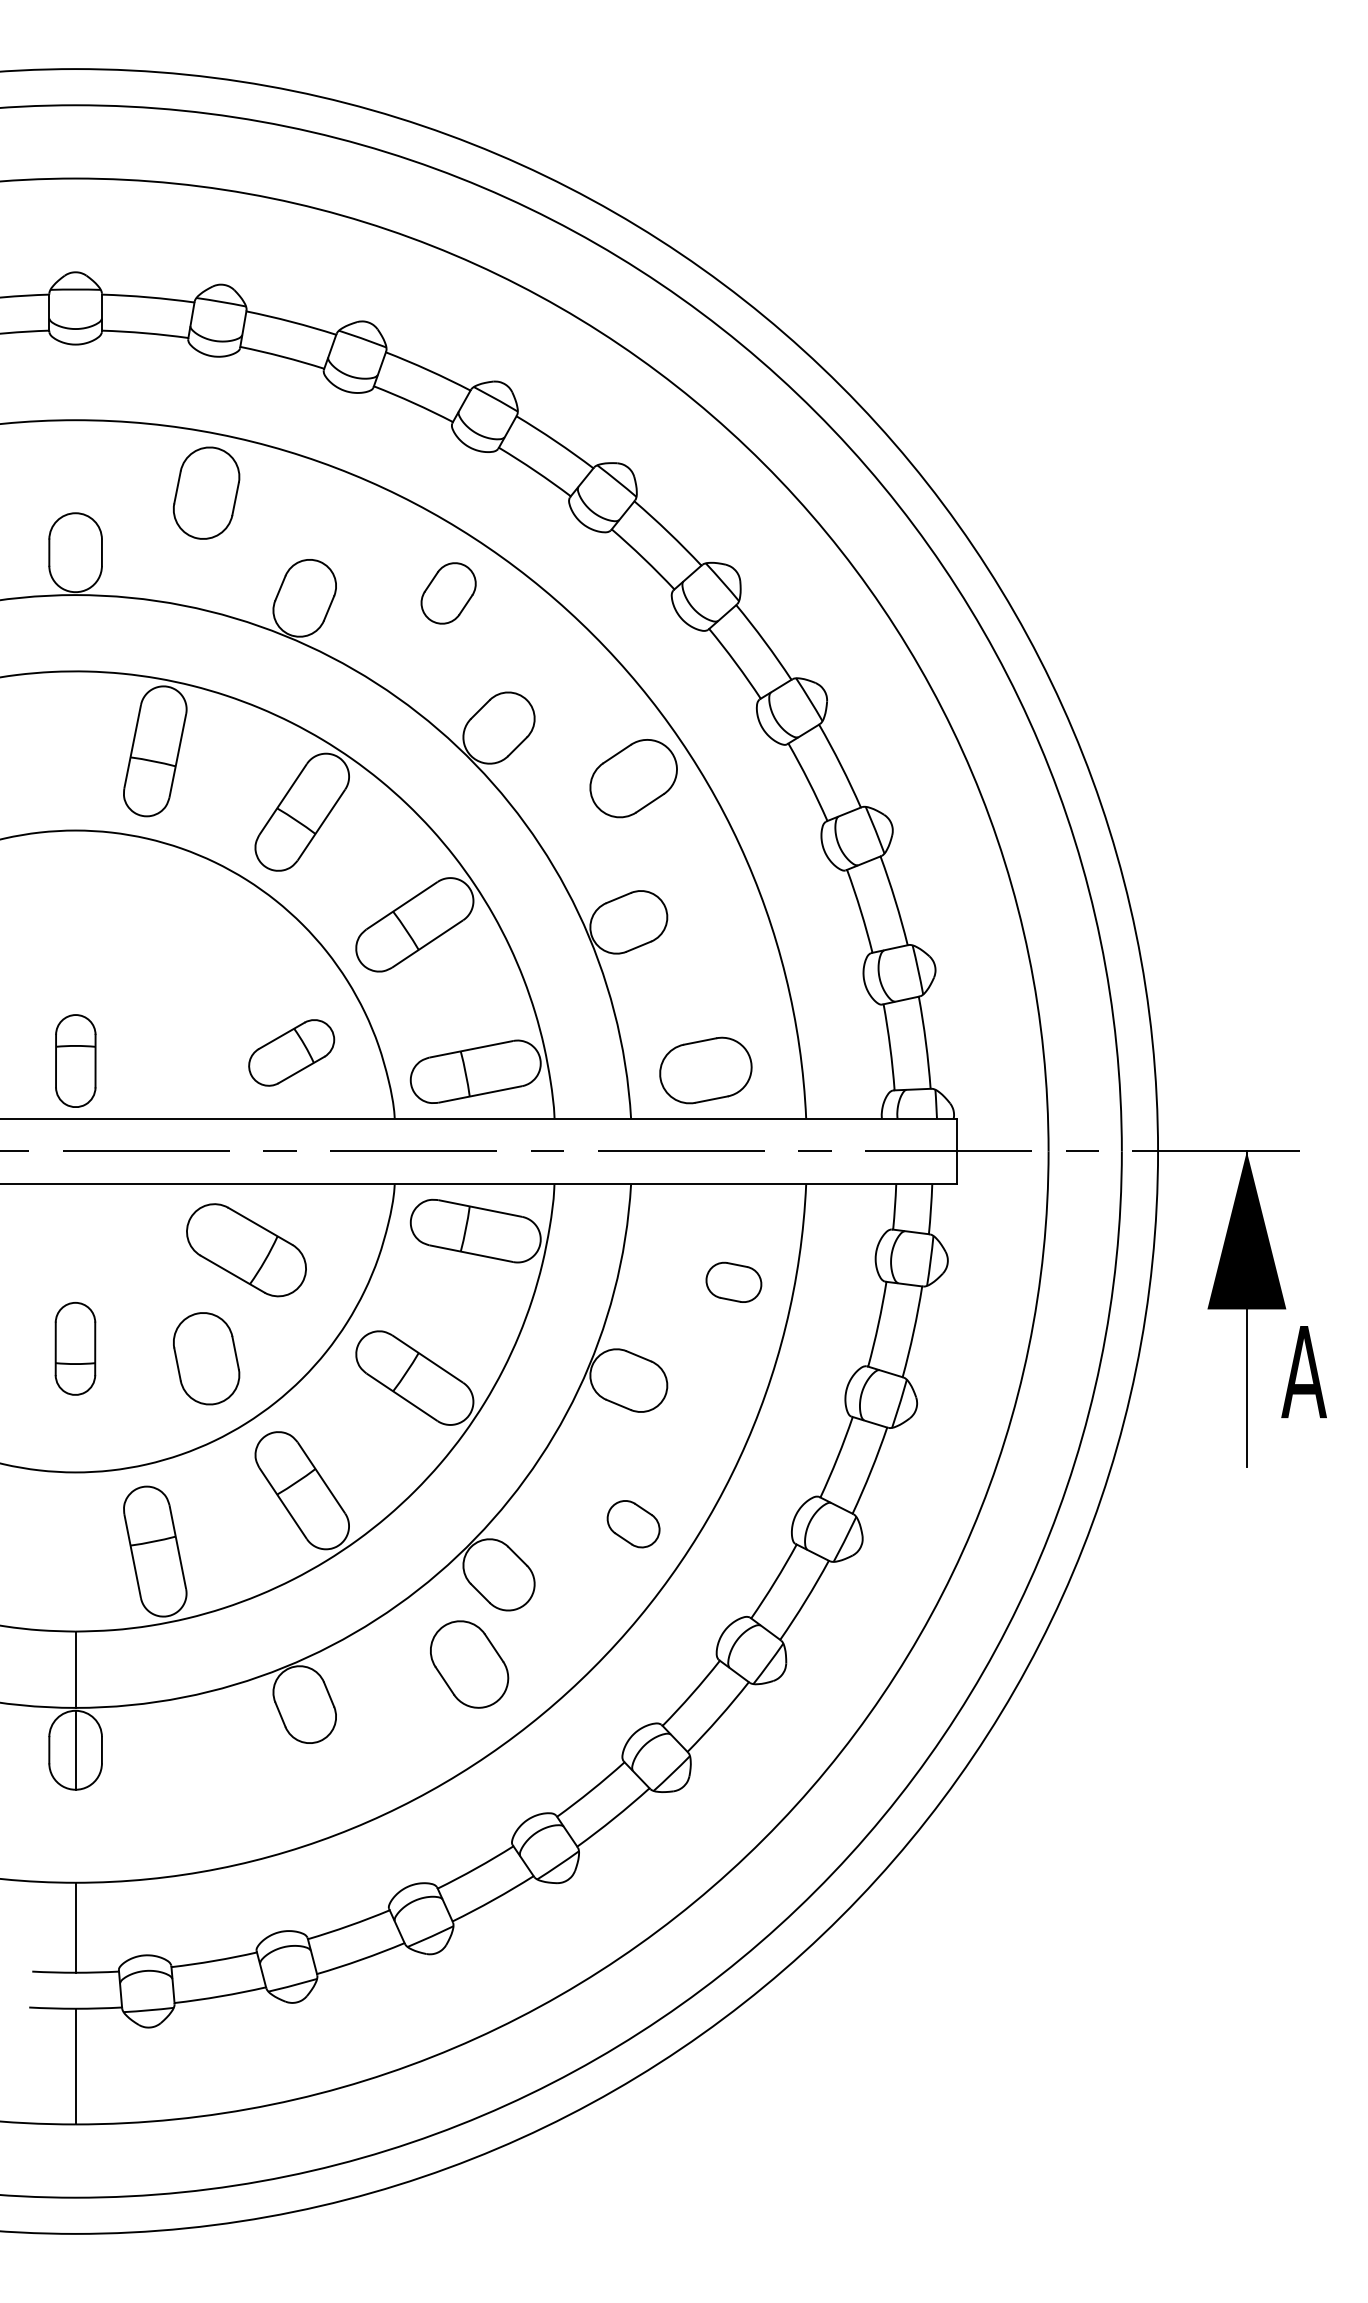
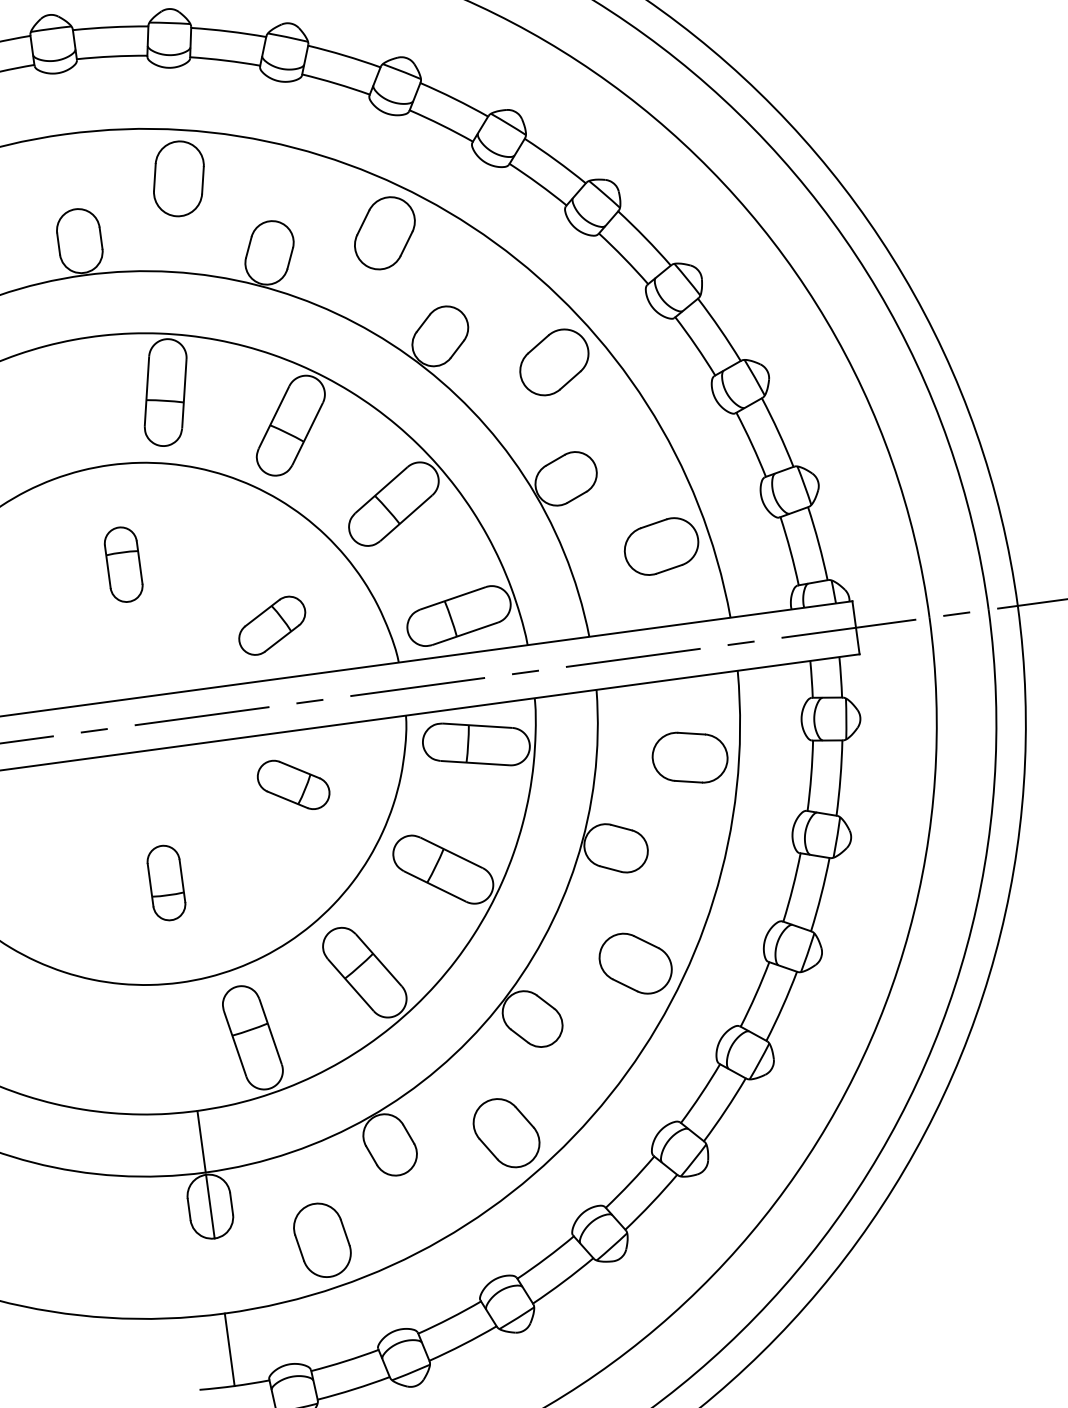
part: (448, 593) -> (384, 233), size x1.43
part: (291, 1052) -> (272, 625), moved
part: (75, 1060) -> (123, 564), moved
part: (705, 1070) -> (661, 546), moved
part: (246, 1250) -> (293, 785), size x0.71
part: (733, 1282) -> (689, 757), size x1.67
part: (206, 1358) -> (322, 1240), moved
part: (633, 1523) -> (635, 963), size x1.67
part: (469, 1664) -> (506, 1133), moved

